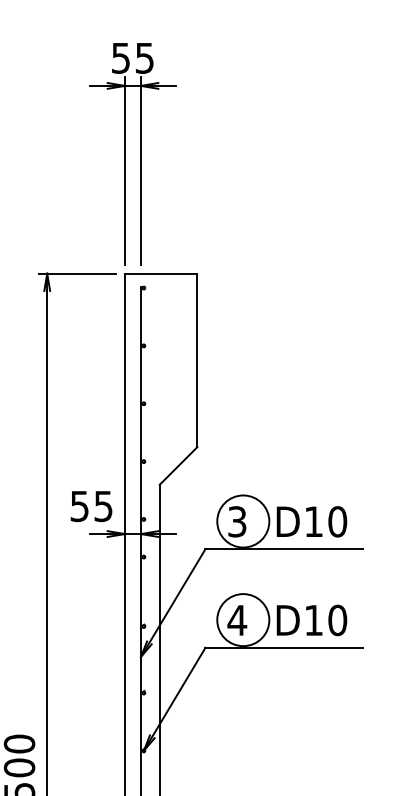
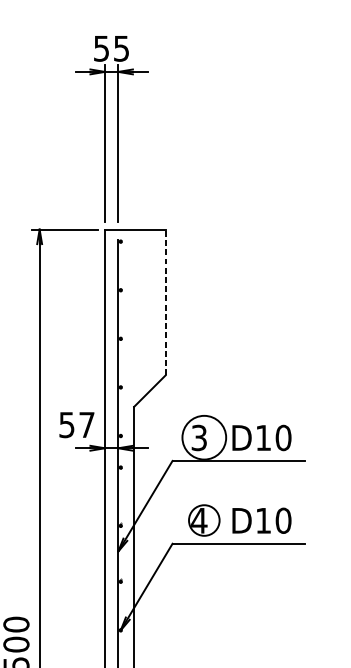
line: (197, 360) -> (165, 302), solid -> dashed
text: (103, 506) -> (86, 425), 55 -> 57
circle: (243, 620) -> (204, 520), size x0.7

